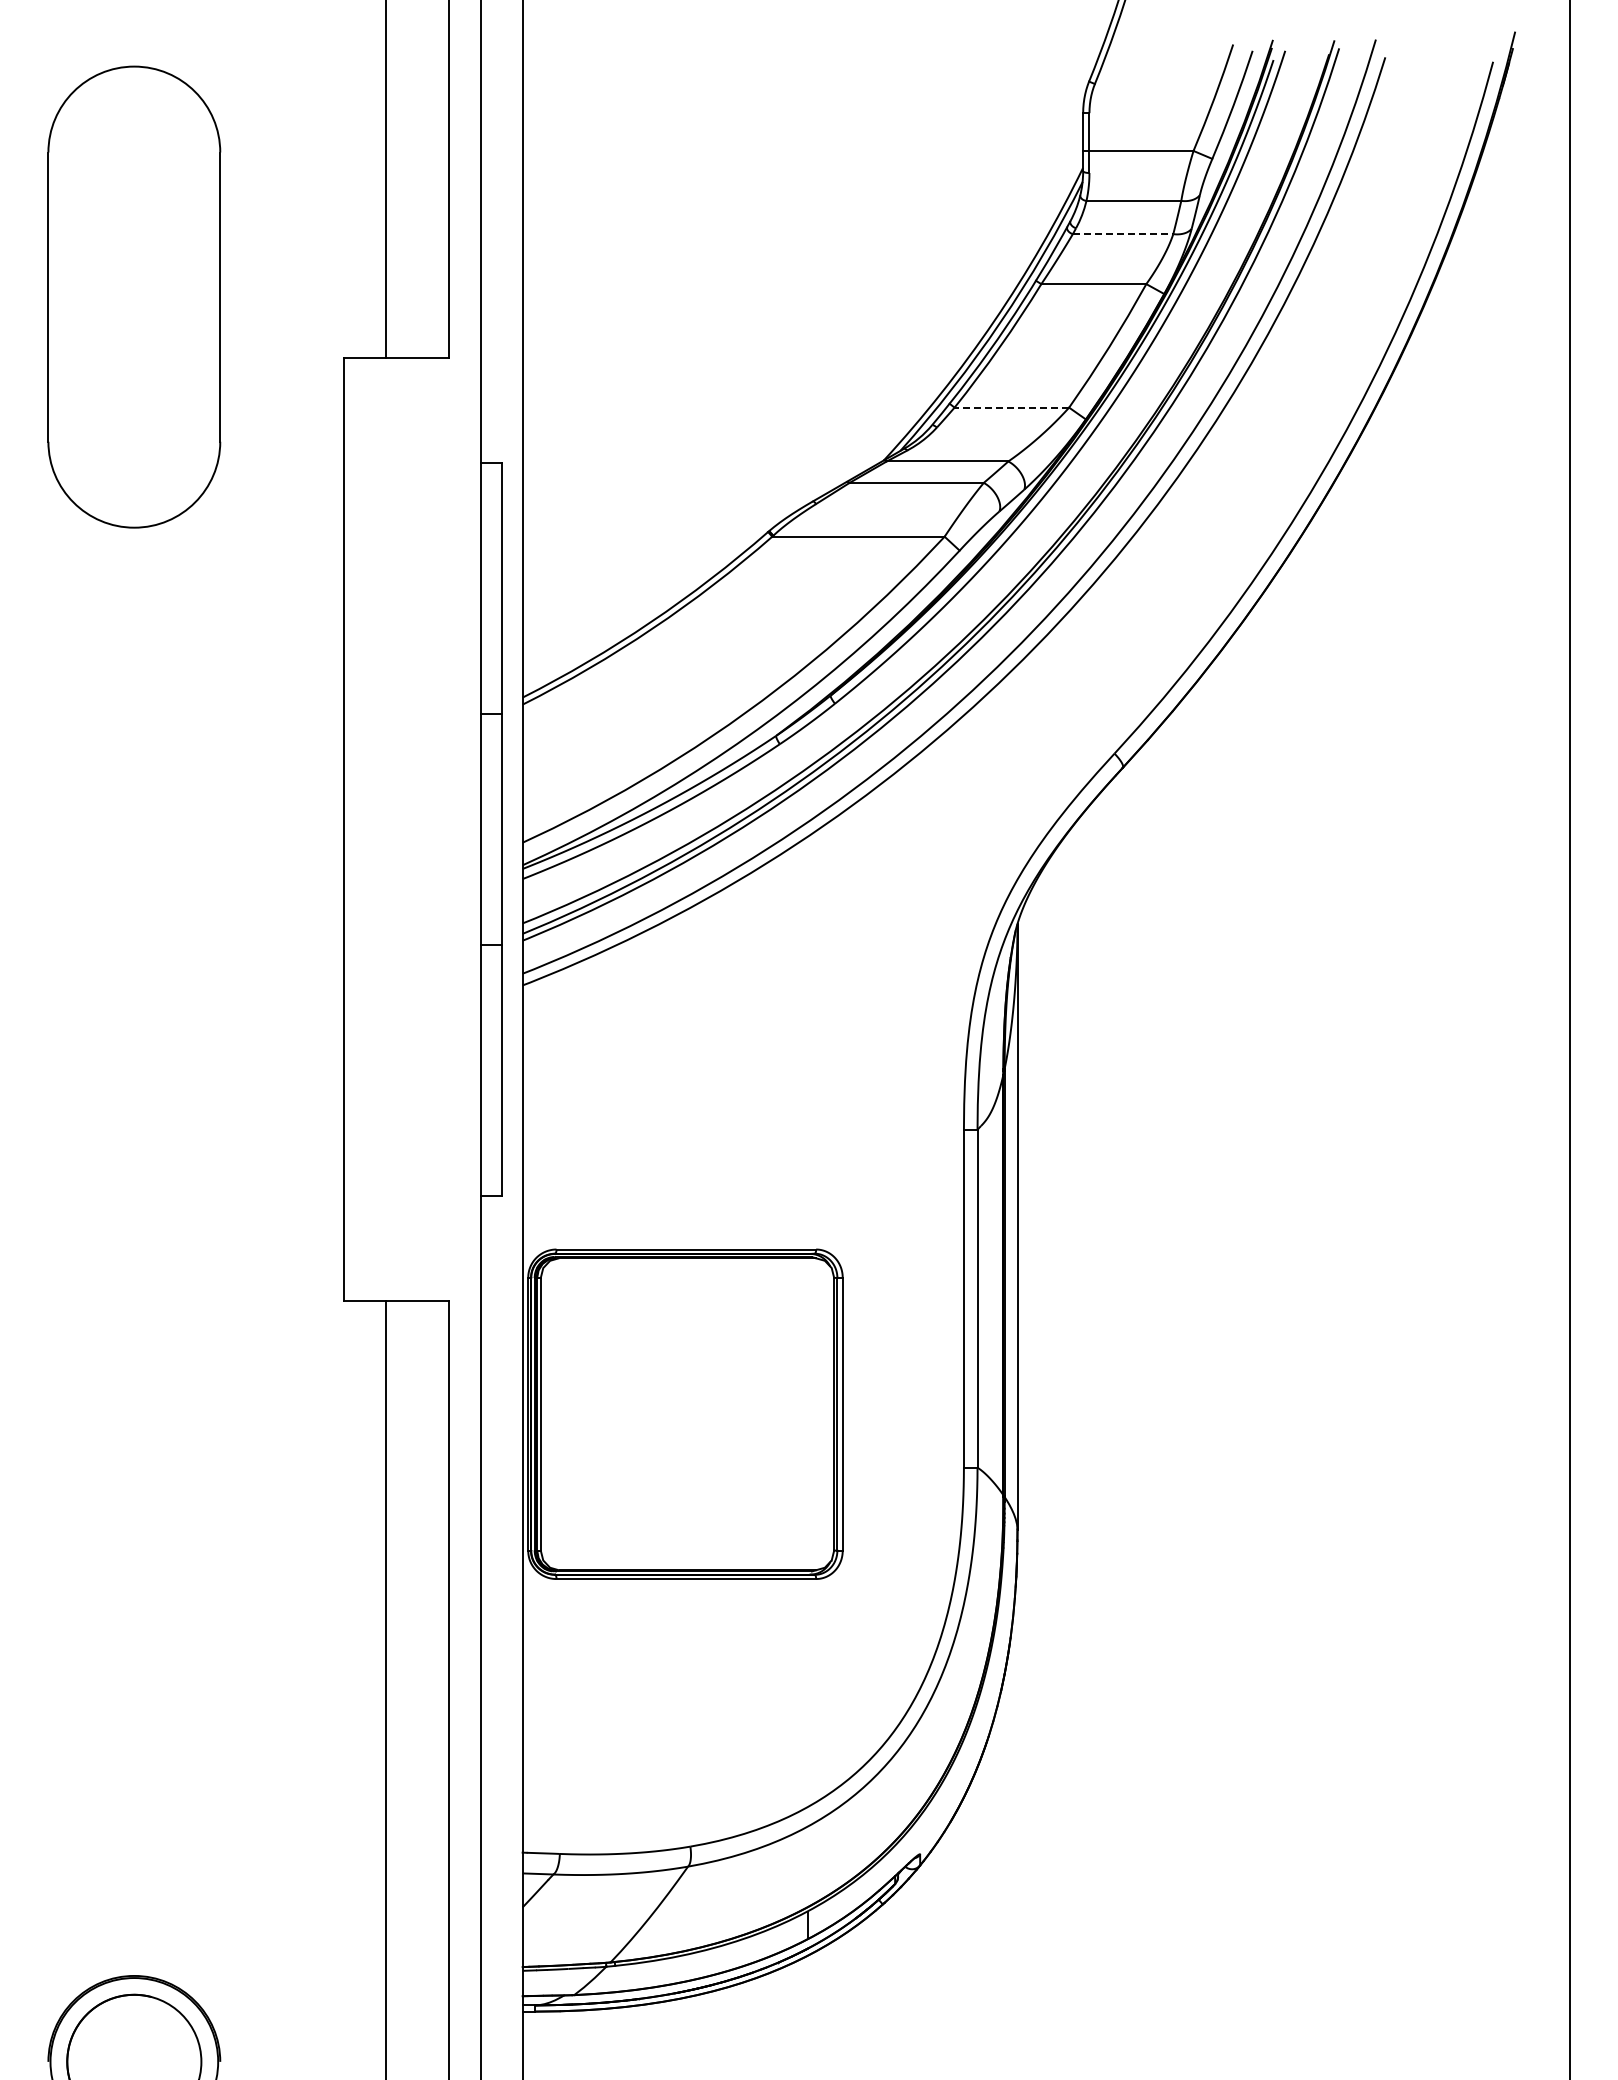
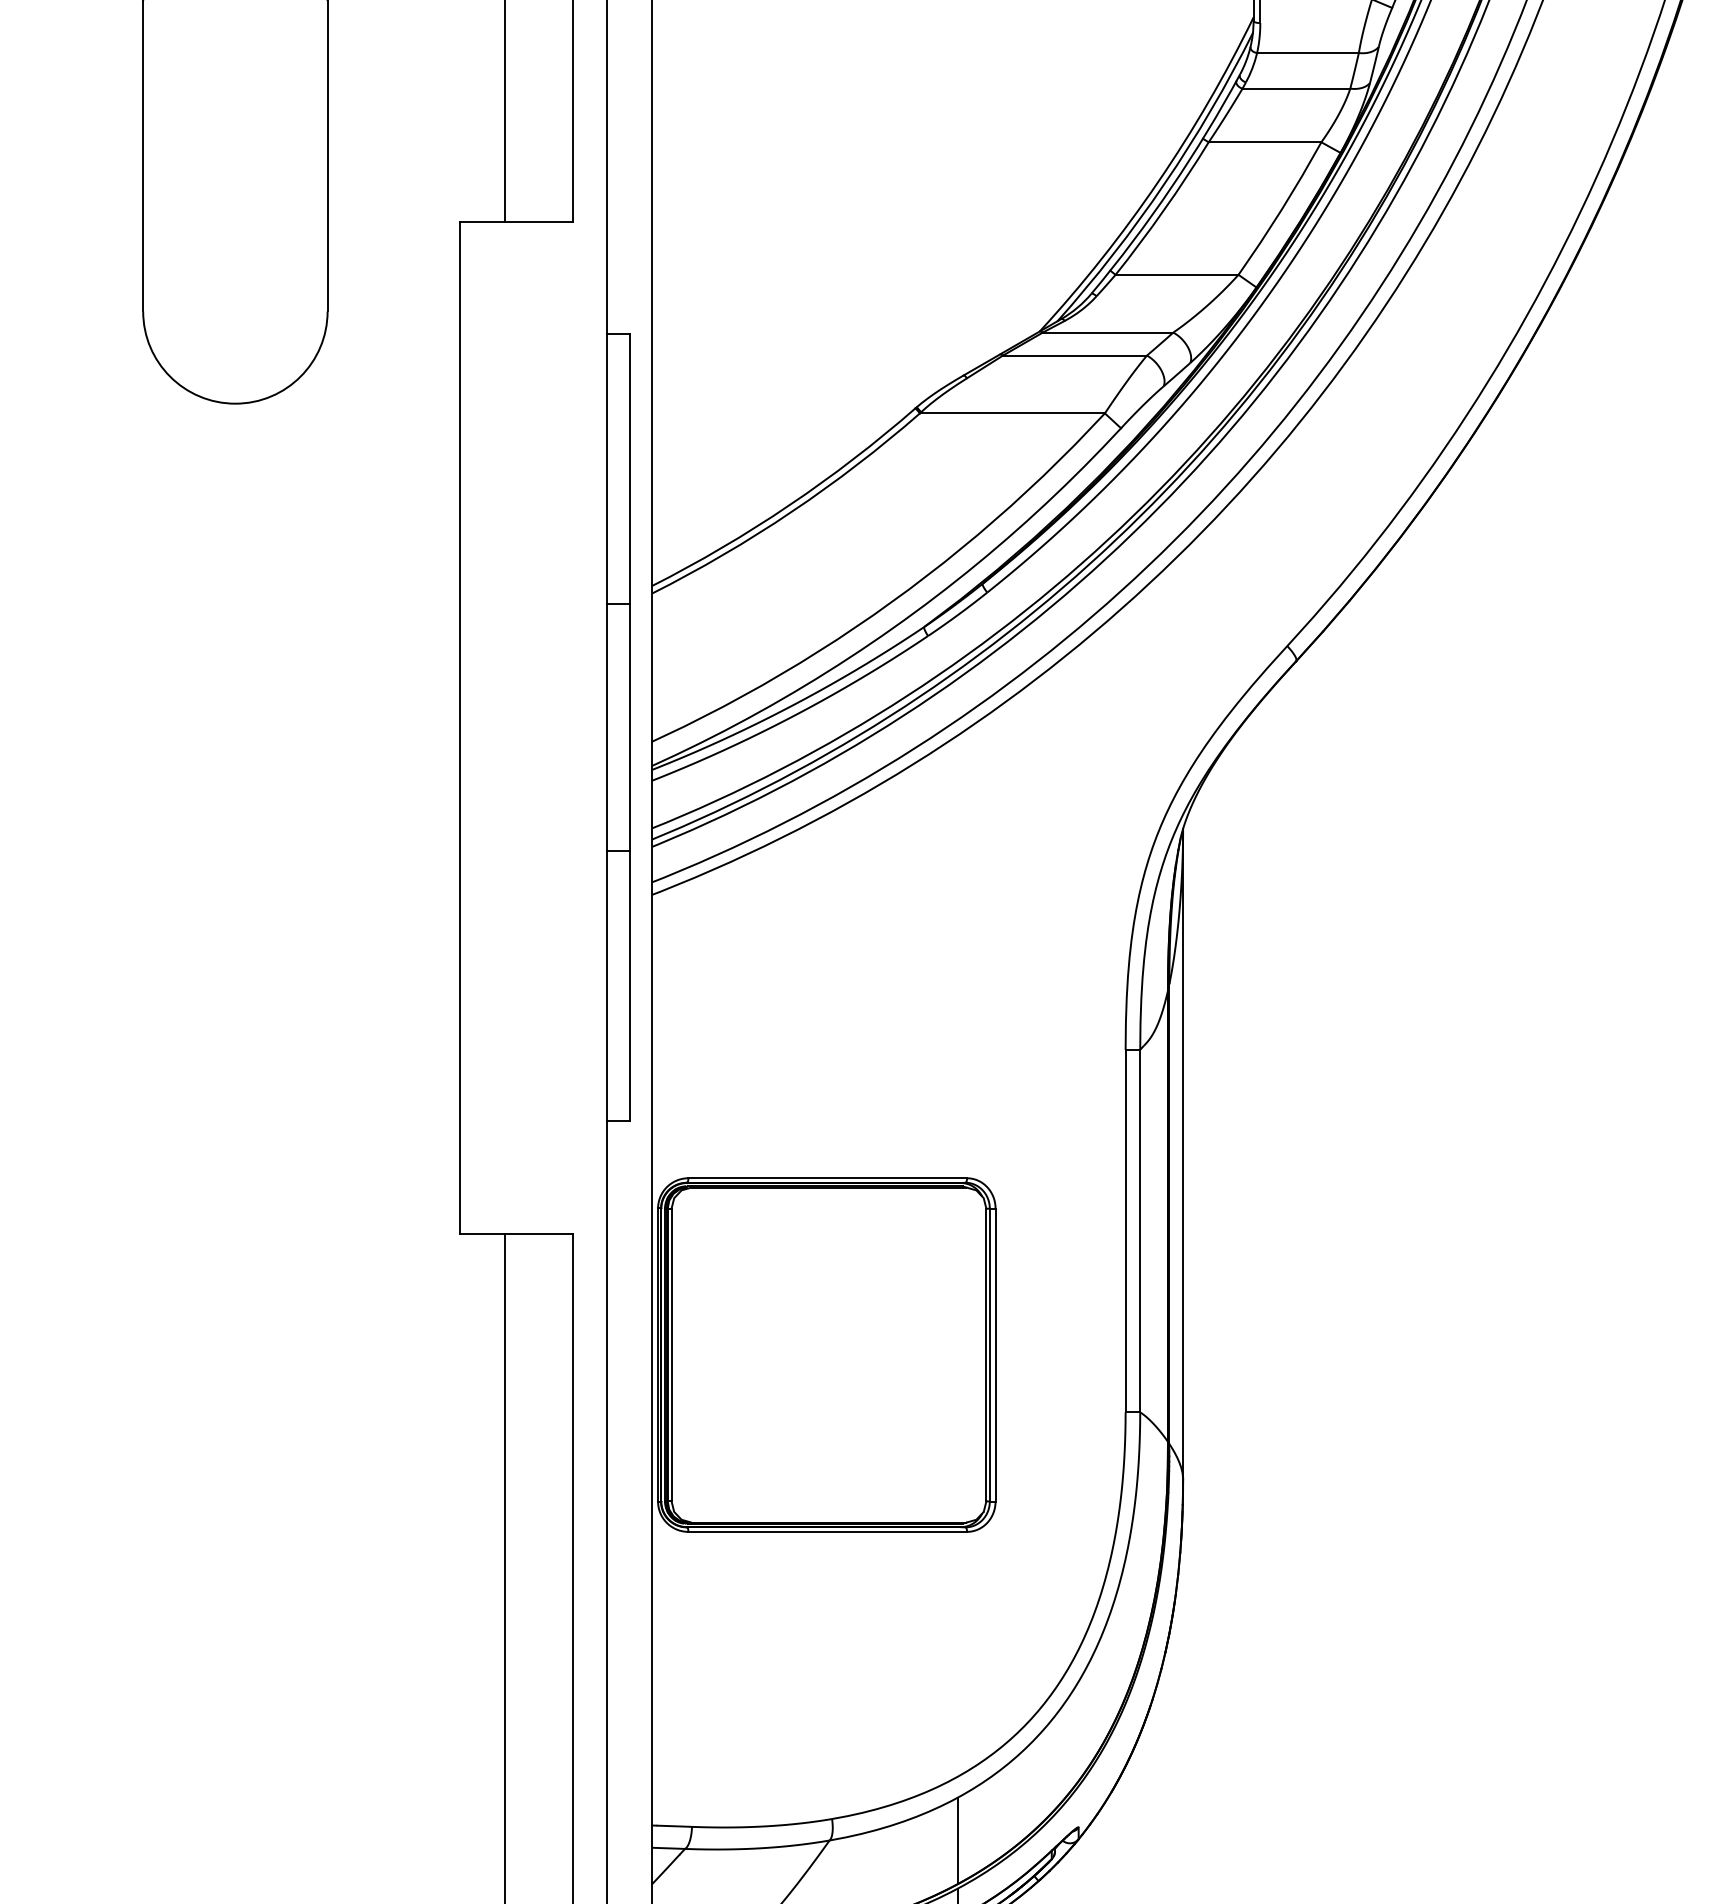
line: (1123, 234) -> (1296, 89), dashed -> solid
line: (1011, 407) -> (1176, 274), dashed -> solid
line: (807, 1866) -> (957, 1840), added

